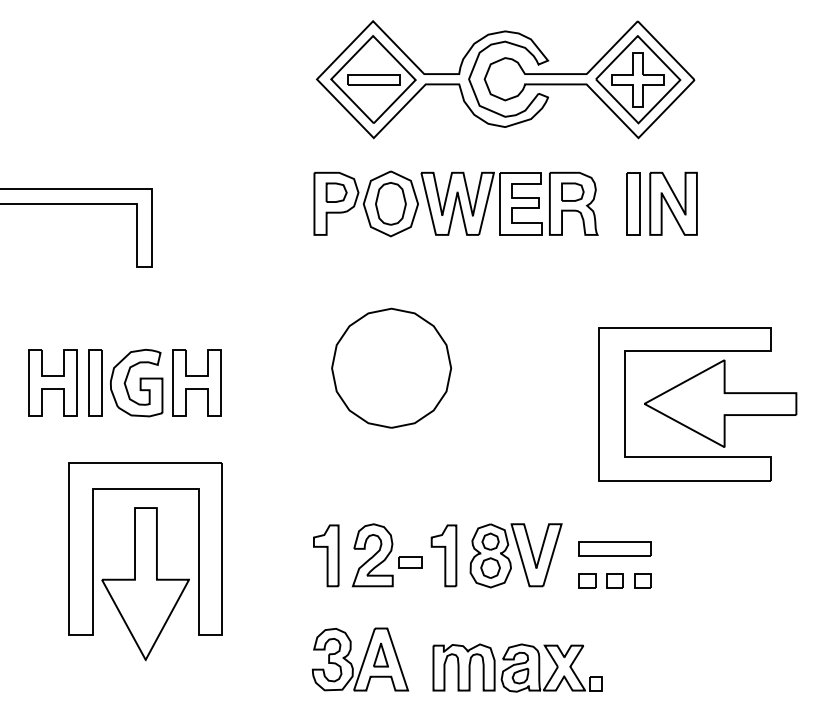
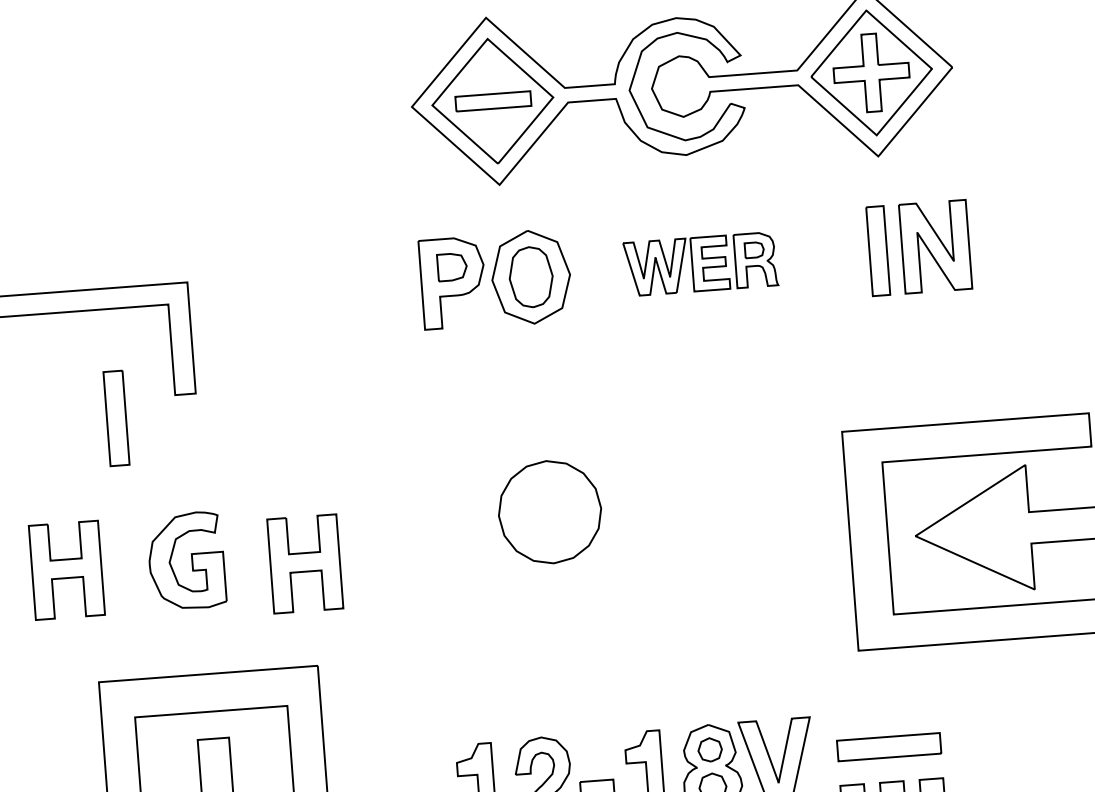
part: (509, 203) -> (700, 263), size x0.6
part: (391, 367) -> (549, 511), size x0.6
part: (95, 382) -> (116, 417), moved
part: (196, 382) -> (304, 562), moved

